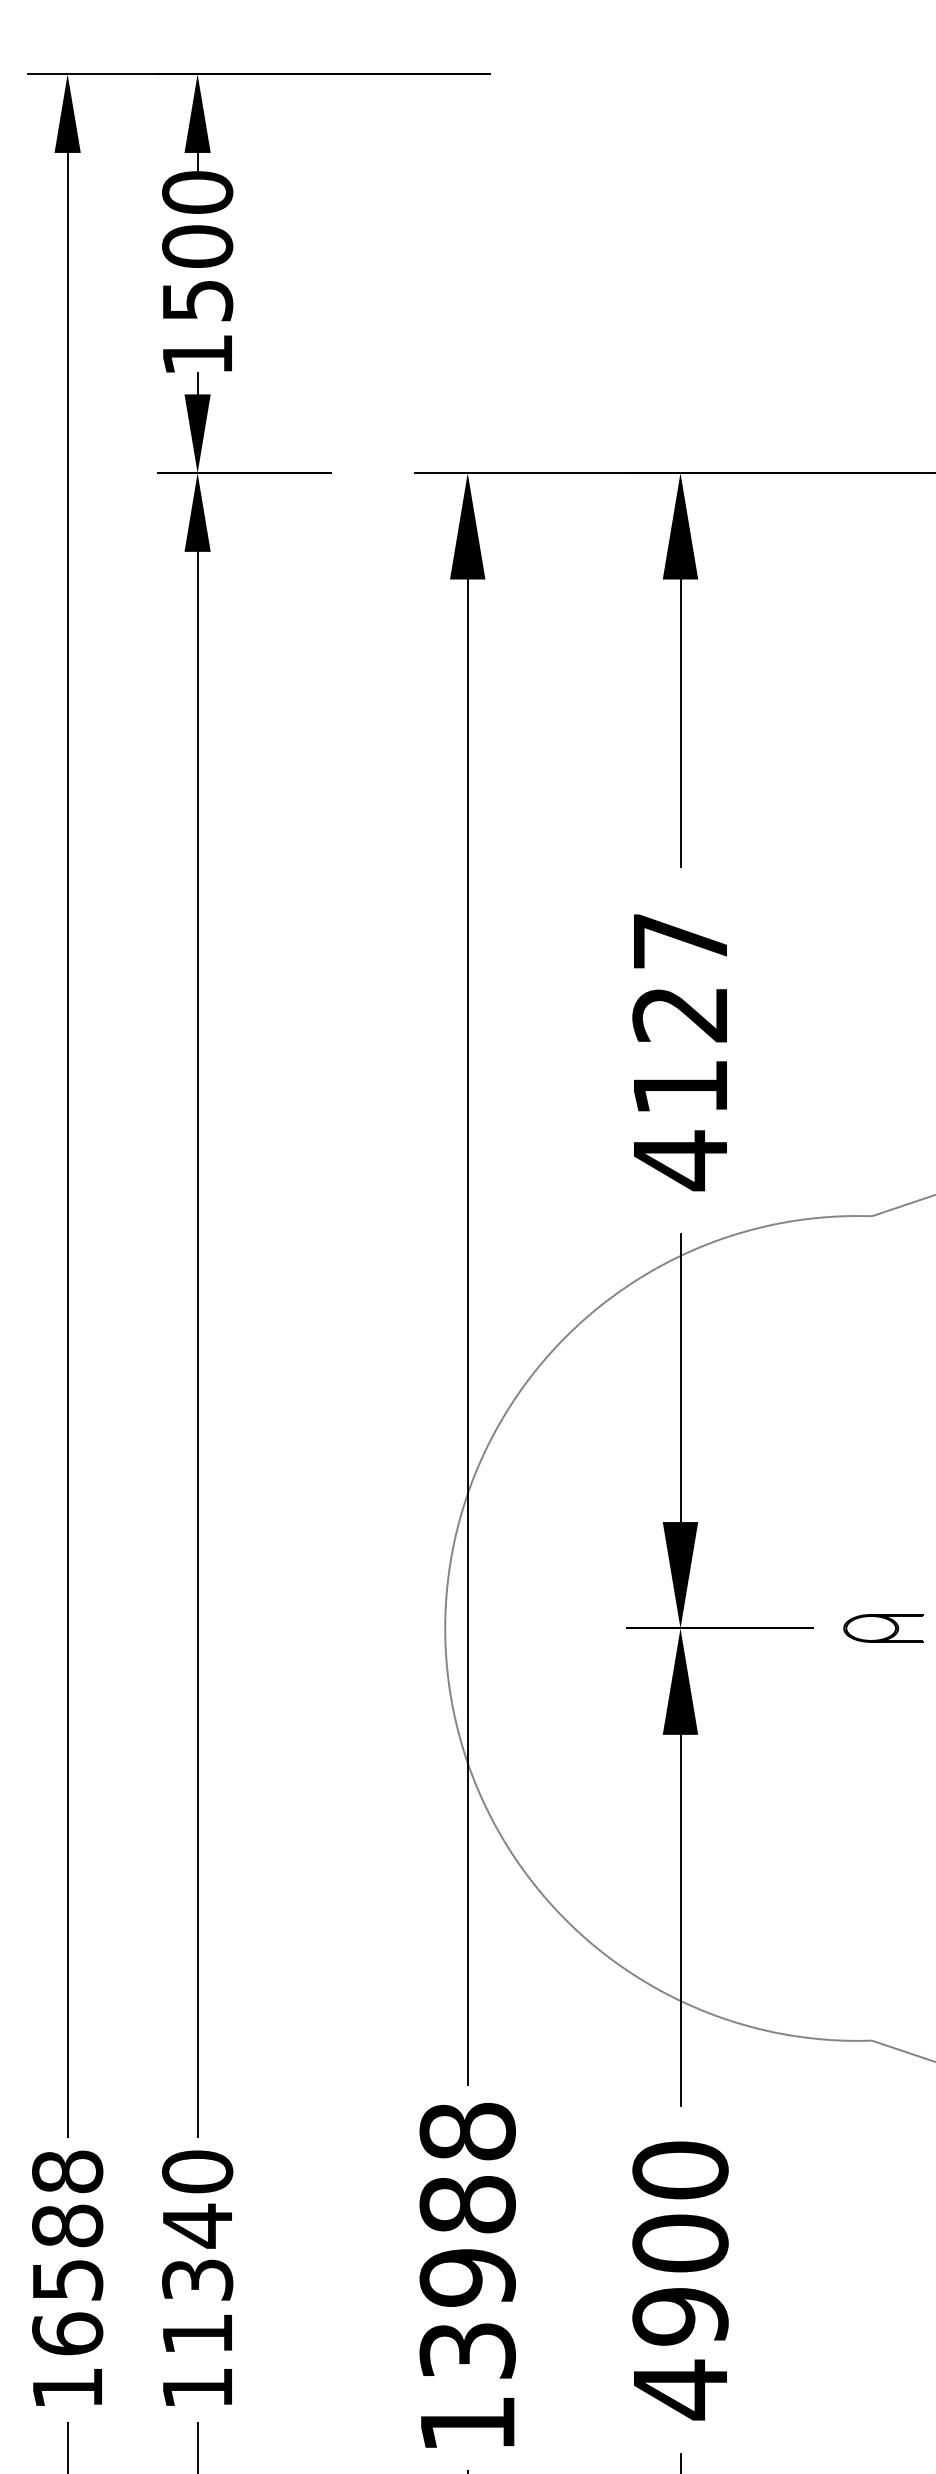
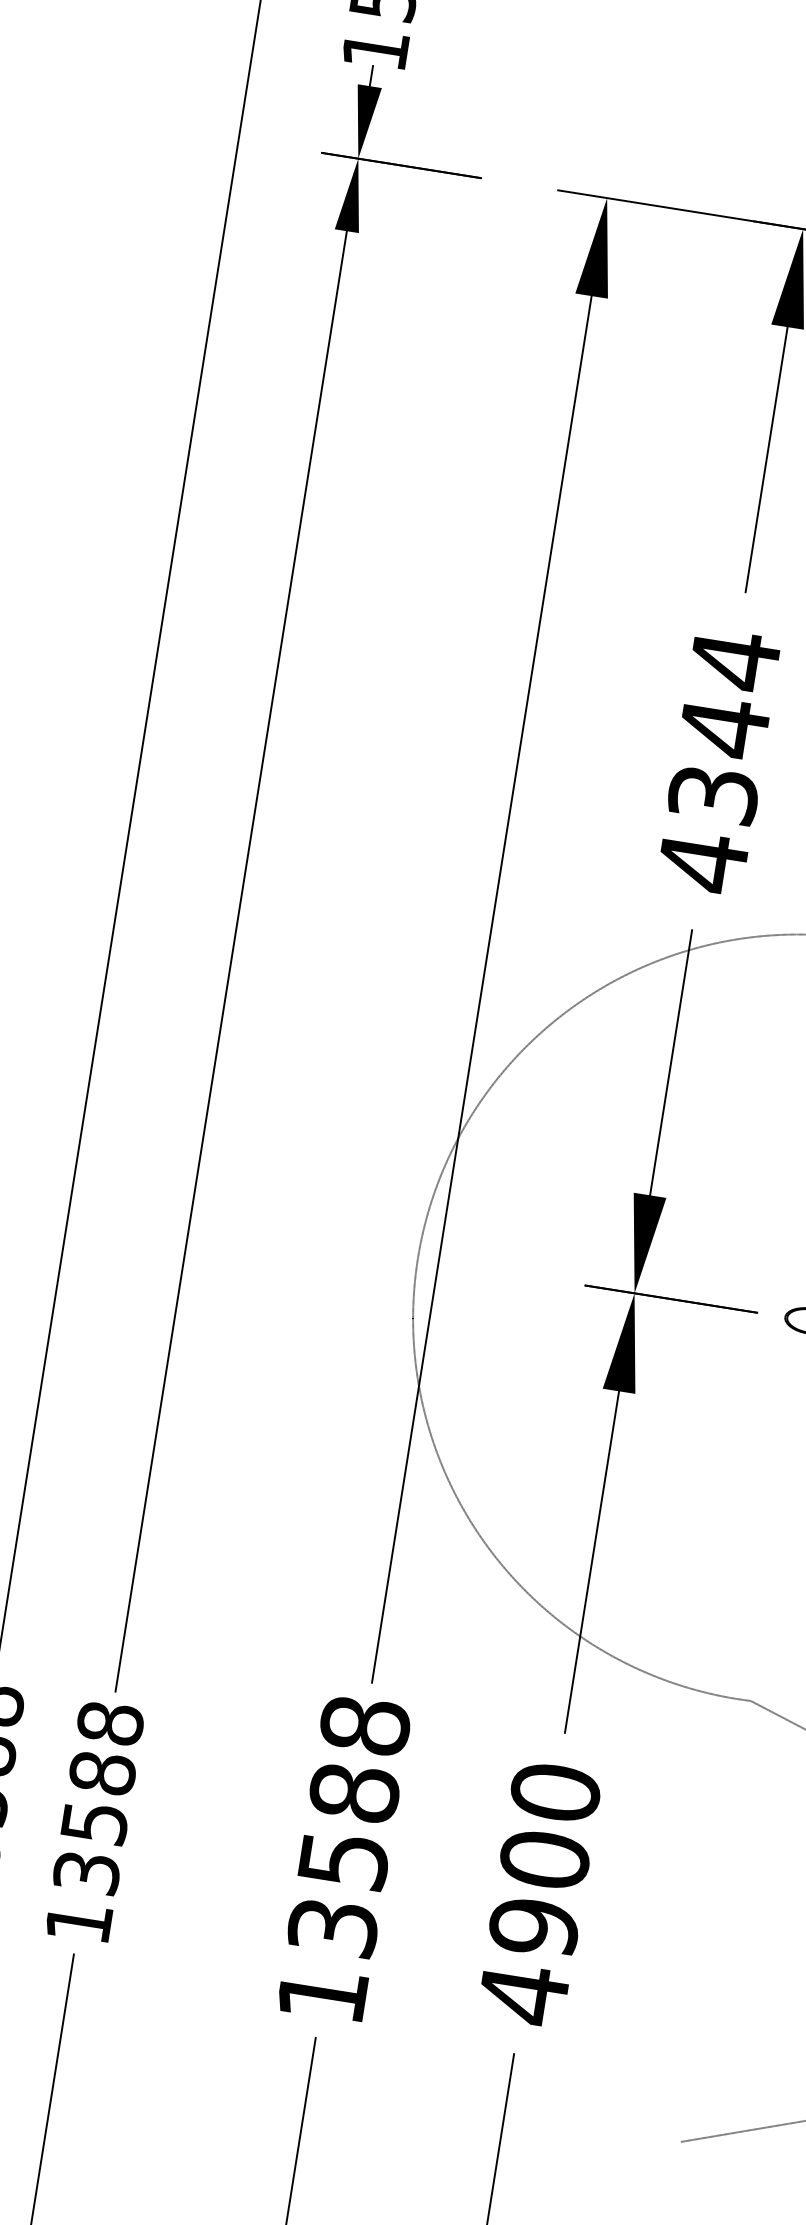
text: (680, 1013) -> (724, 726), 4127 -> 4344
text: (197, 2252) -> (98, 1797), 11340 -> 13588
text: (467, 2277) -> (343, 1860), 13988 -> 13588

